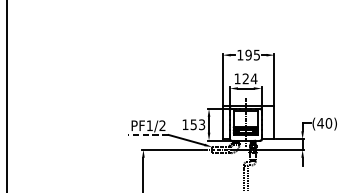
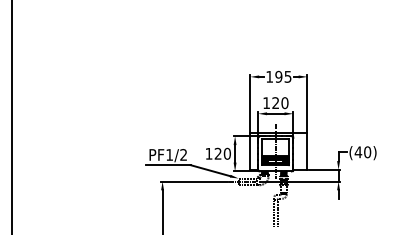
text: (253, 79) -> (284, 103), 124 -> 120
text: (197, 124) -> (222, 153), 153 -> 120
line: (147, 135) -> (167, 165), dashed -> solid

